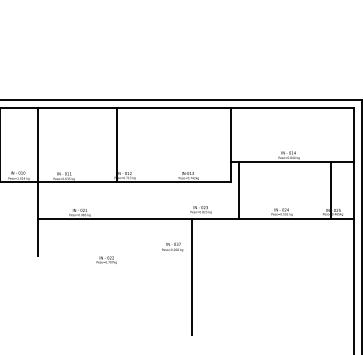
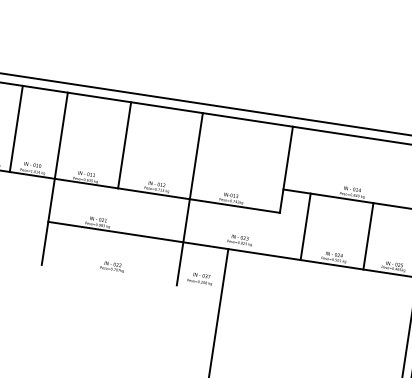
line: (117, 144) -> (124, 144), moved
line: (153, 181) -> (189, 198), added
line: (239, 189) -> (306, 225), moved
line: (330, 189) -> (368, 235), moved
text: (106, 259) -> (112, 265), moved

